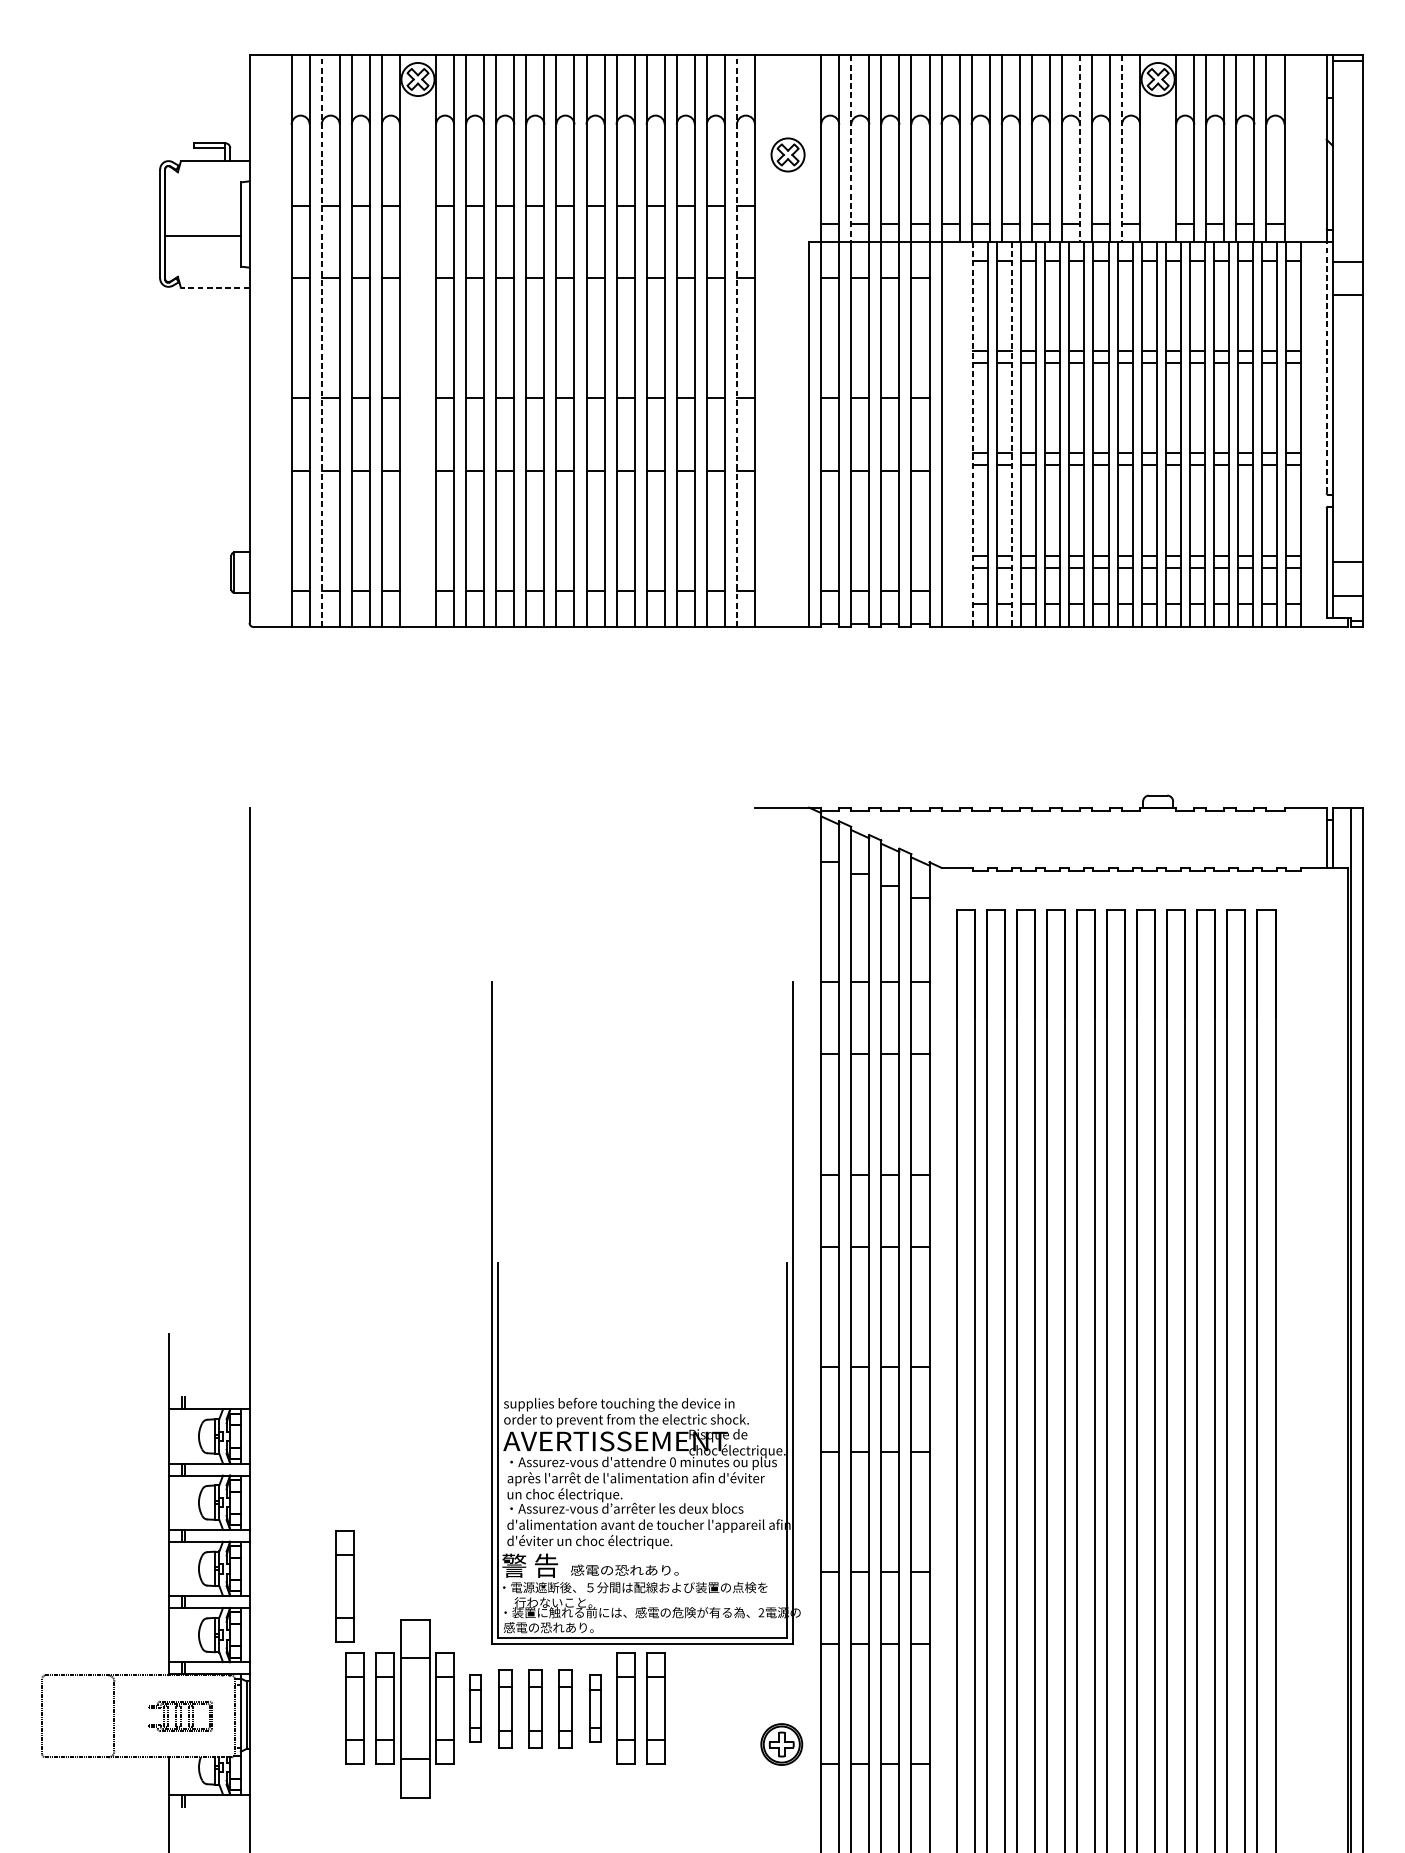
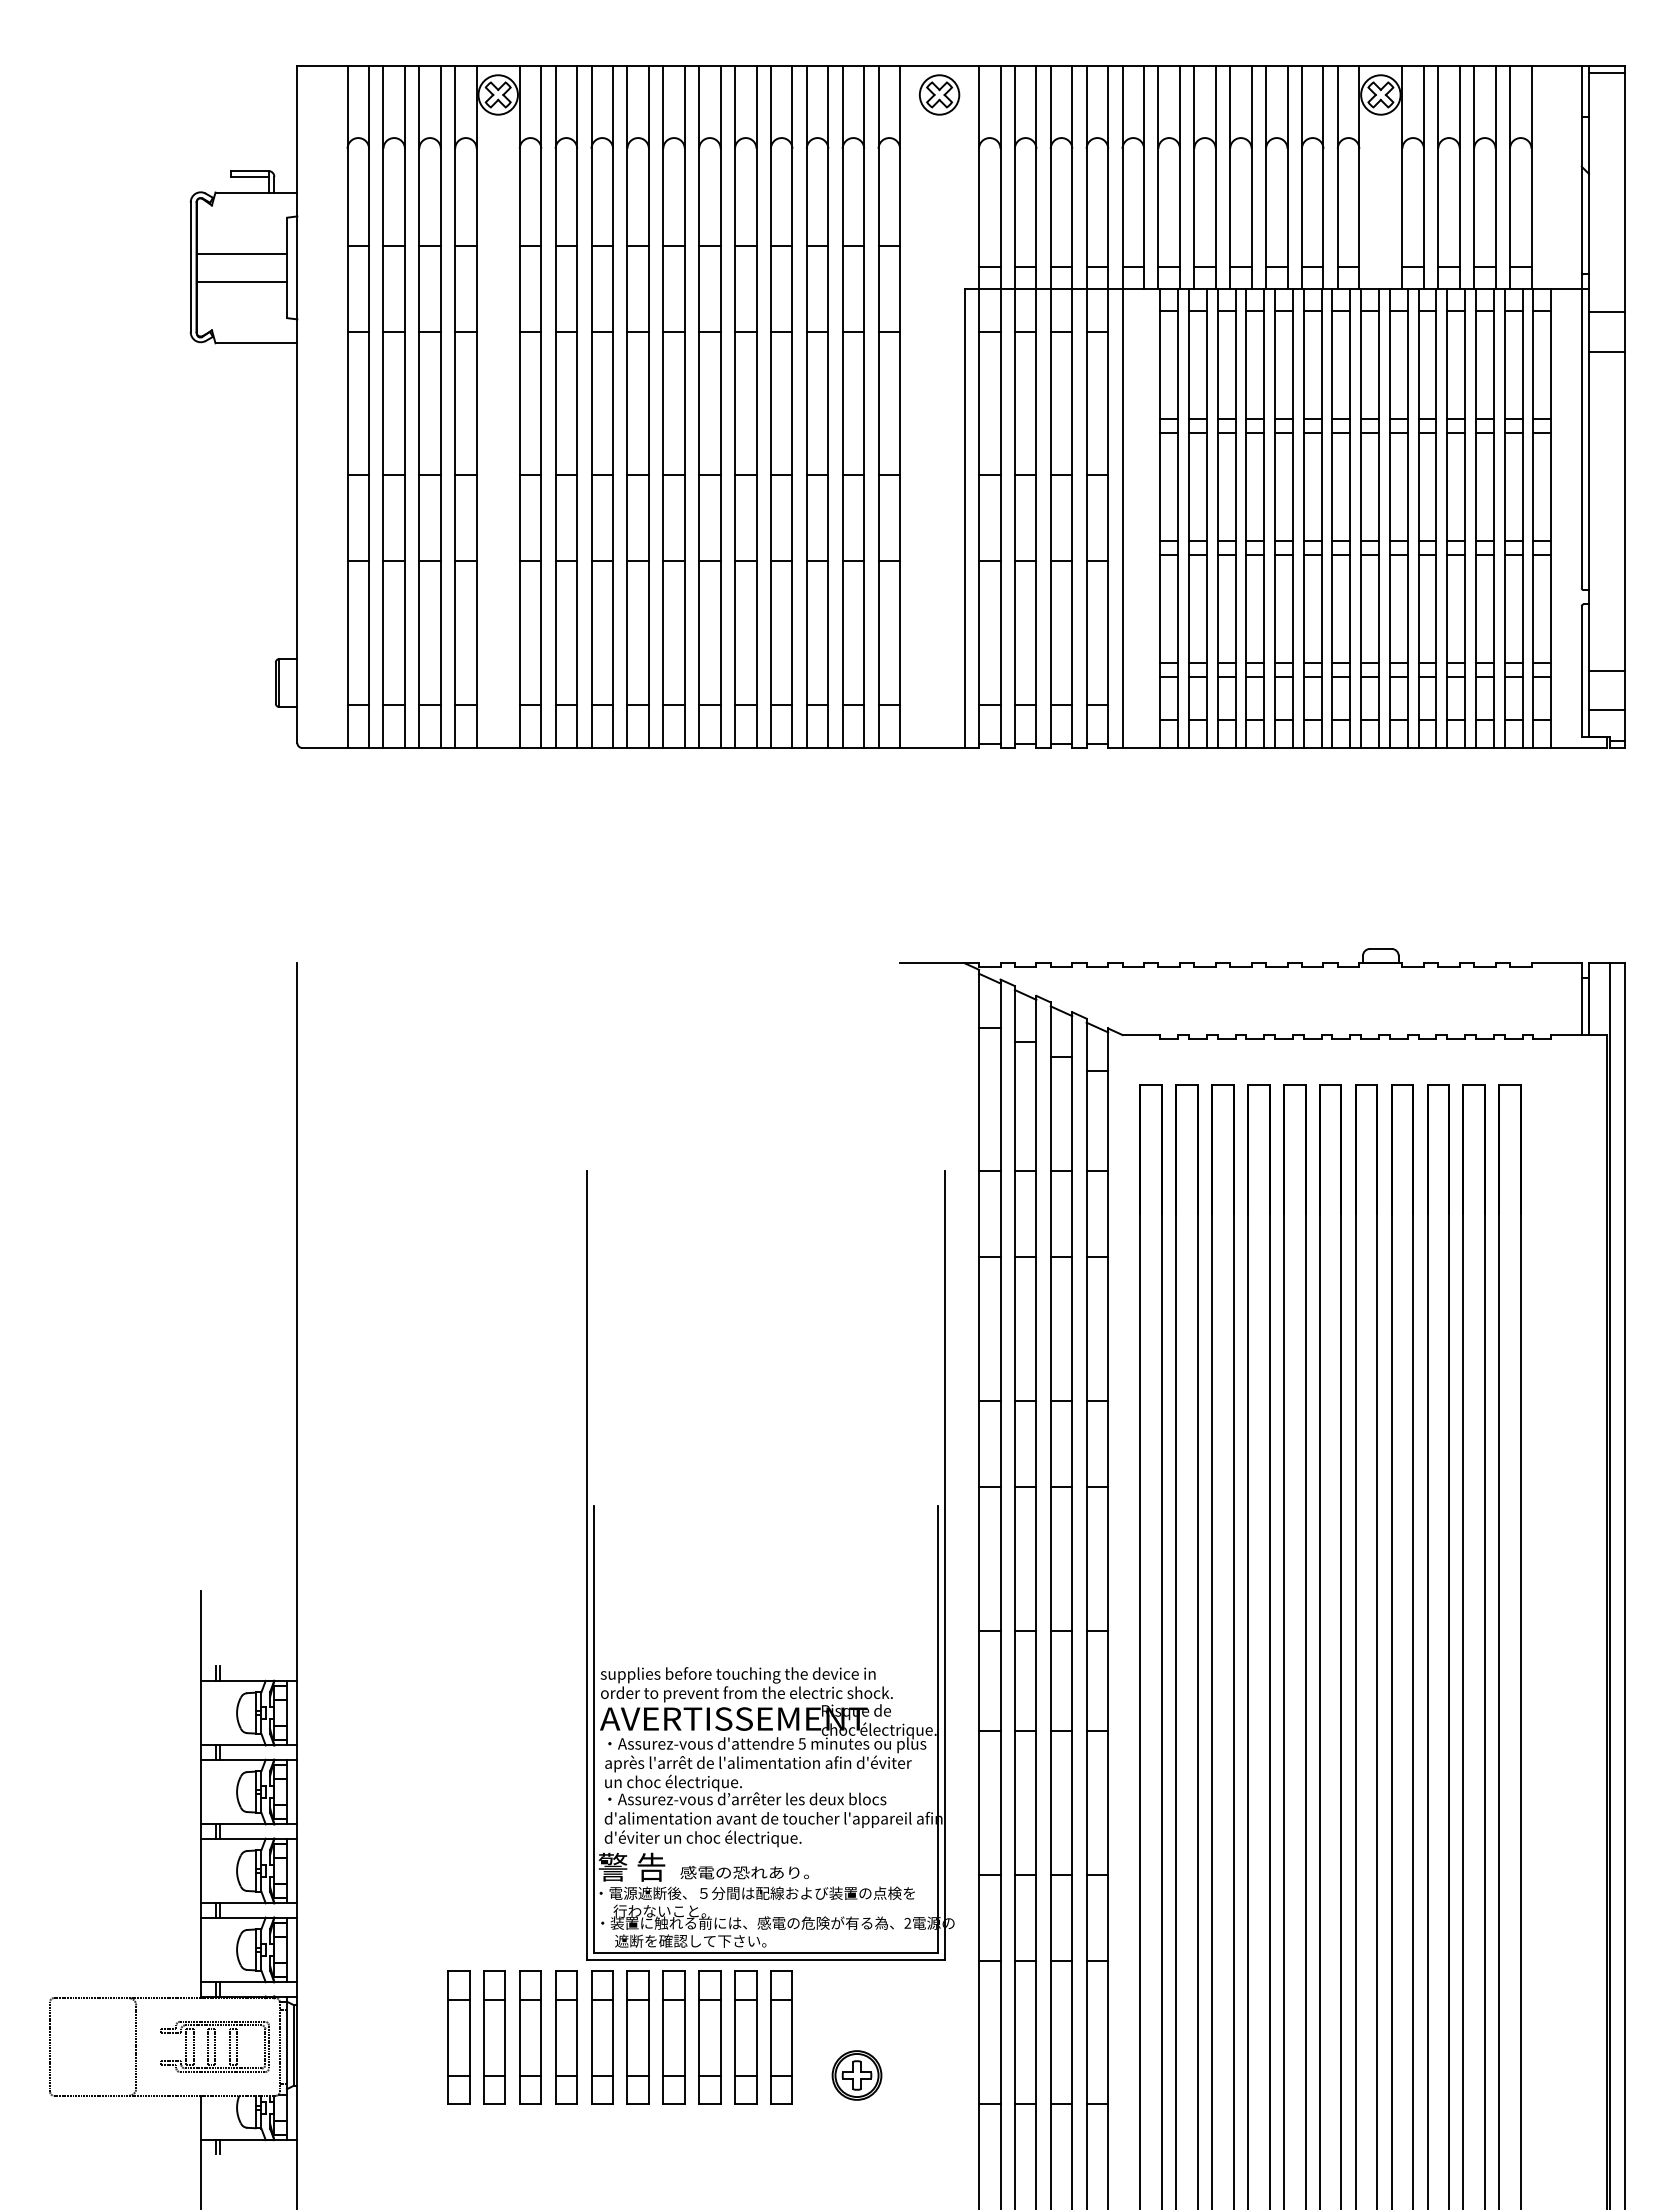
line: (850, 149) -> (1014, 178), dashed -> solid
line: (1079, 149) -> (1287, 178), dashed -> solid
line: (1121, 149) -> (1337, 178), dashed -> solid
part: (788, 154) -> (939, 94), moved
line: (202, 213) -> (241, 254), added
line: (215, 287) -> (256, 343), dashed -> solid
line: (321, 341) -> (383, 407), dashed -> solid
line: (736, 341) -> (878, 407), dashed -> solid
line: (1326, 367) -> (1581, 438), dashed -> solid
line: (973, 434) -> (1160, 518), dashed -> solid
line: (1011, 434) -> (1206, 518), dashed -> solid
text: (672, 1461) -> (801, 1743), 0 -> 5
part: (344, 1586) -> (410, 1891), removed
text: (573, 1627) -> (683, 1940), 感電の恐れあり。 -> 遮断を確認して下さい。
part: (354, 1708) -> (422, 2037), removed
part: (414, 1708) -> (494, 2037), size x0.62
part: (475, 1708) -> (566, 2037), size x1.67
part: (505, 1708) -> (602, 2037), size x1.43
part: (534, 1708) -> (637, 2037), size x1.43
part: (564, 1708) -> (673, 2037), size x1.43
part: (595, 1708) -> (709, 2037), size x1.67
part: (180, 1716) -> (214, 2046), size x1.43
part: (781, 1744) -> (856, 2075), moved

